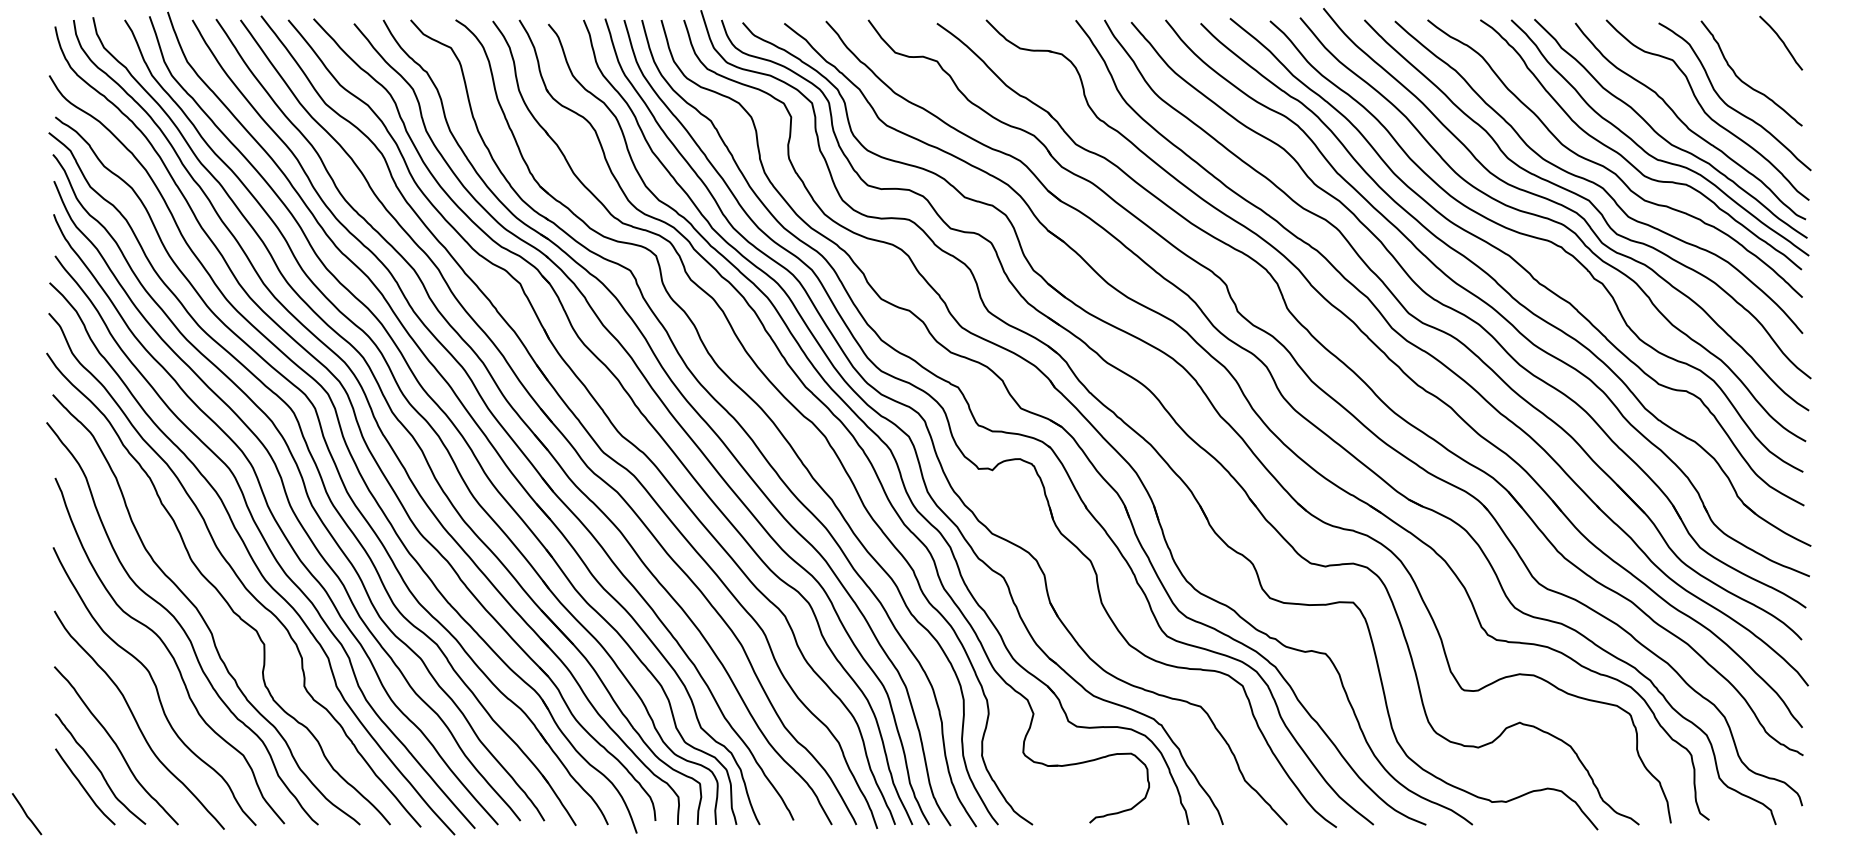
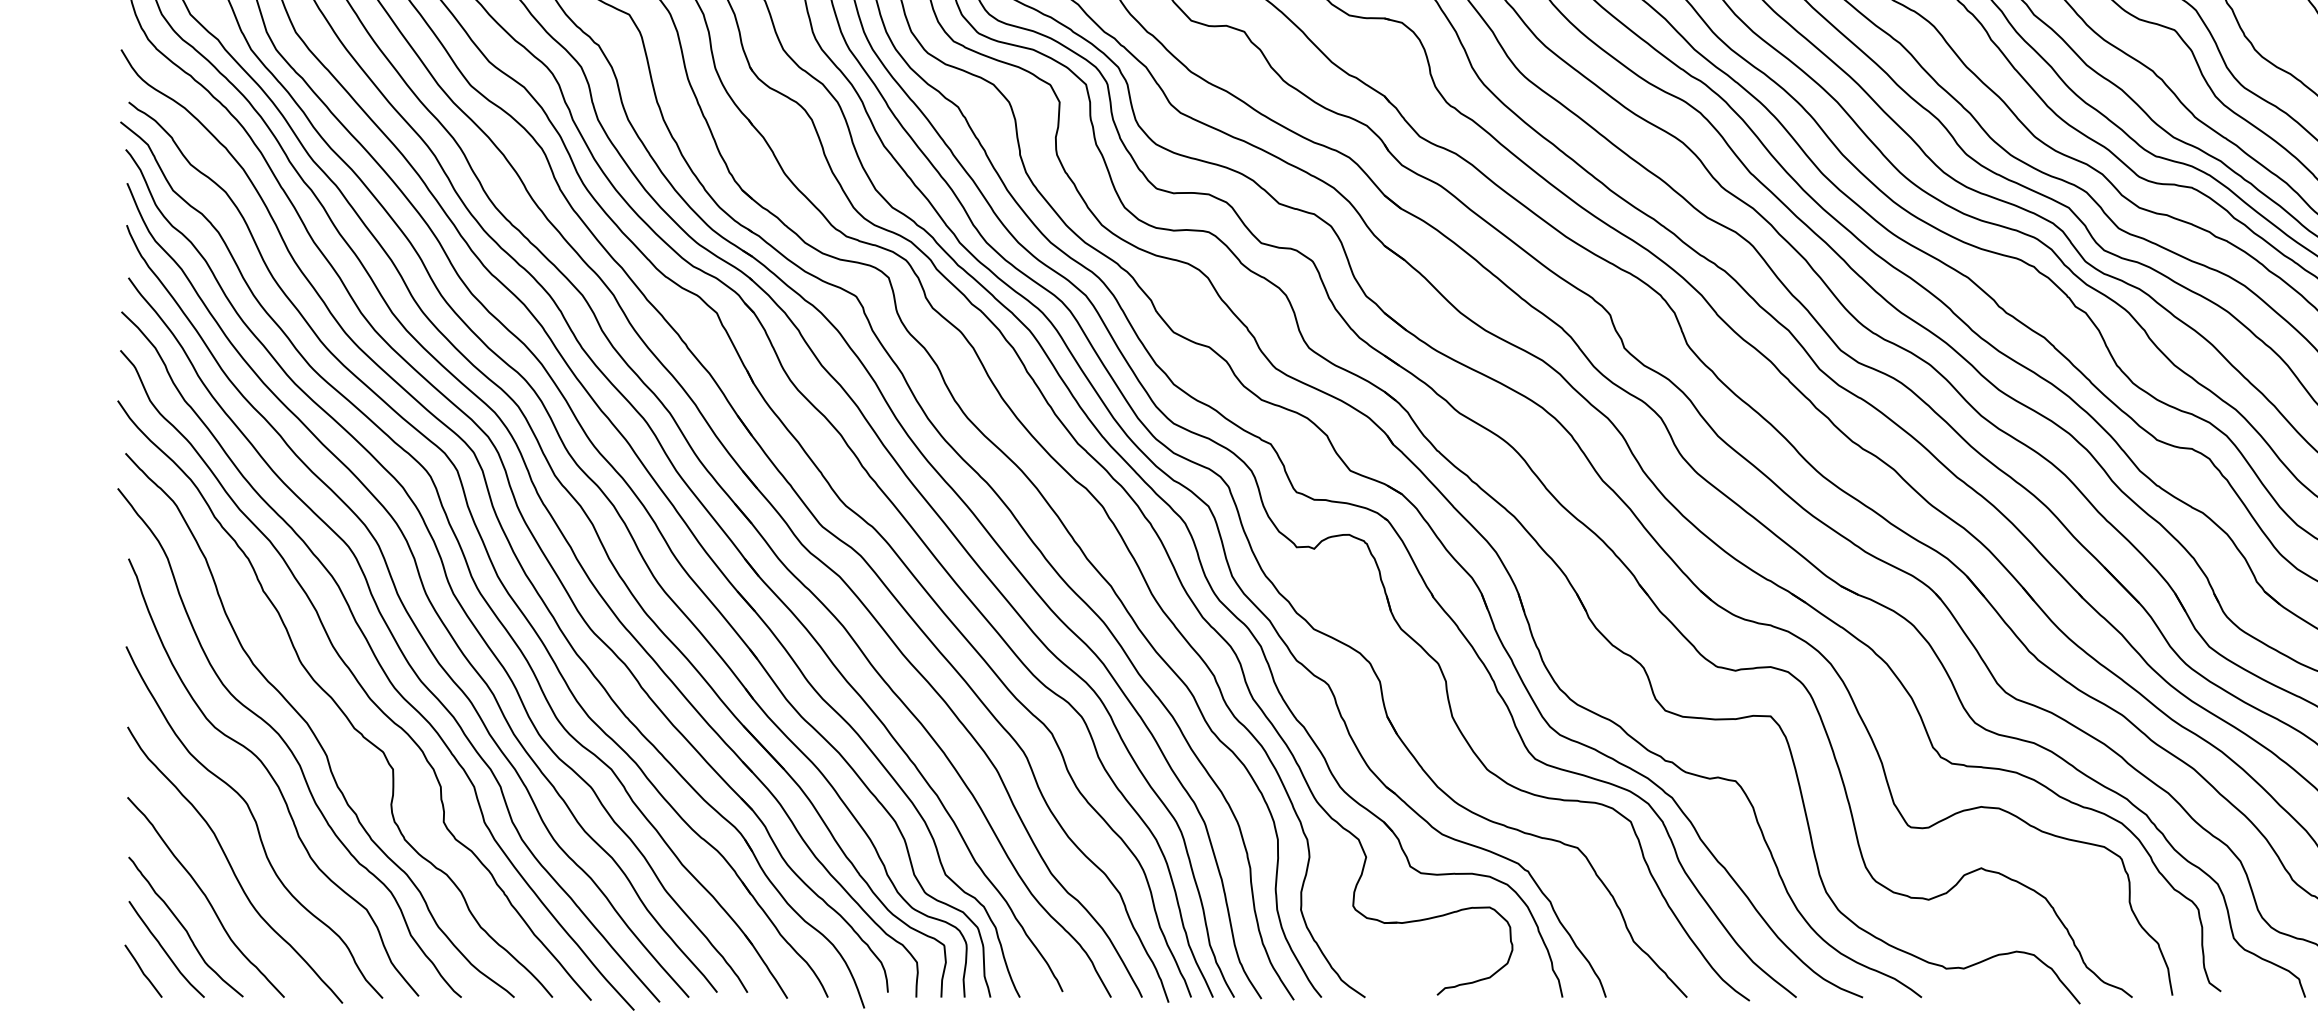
curve: (27, 814) -> (144, 971), moved

